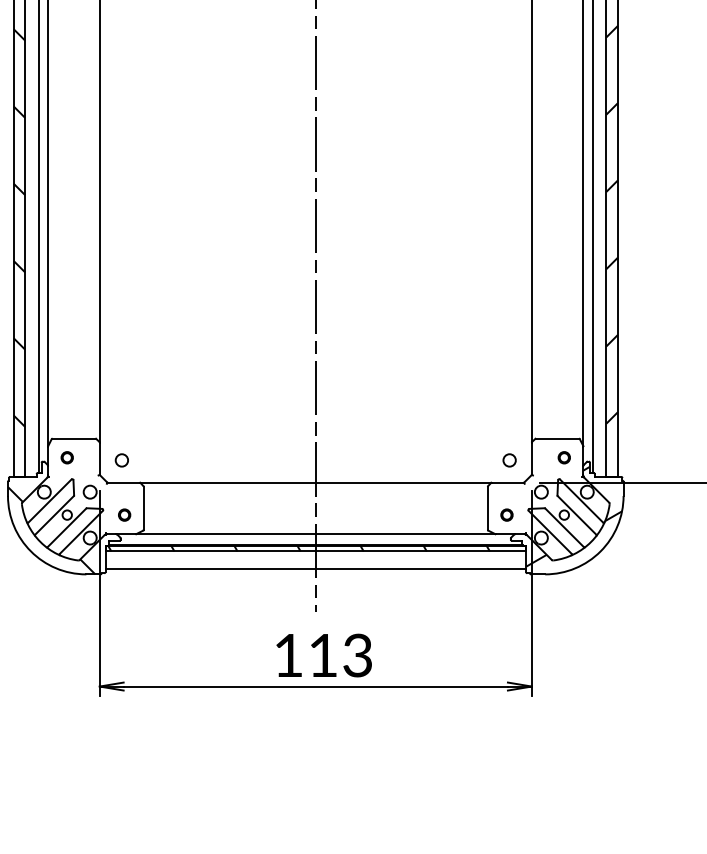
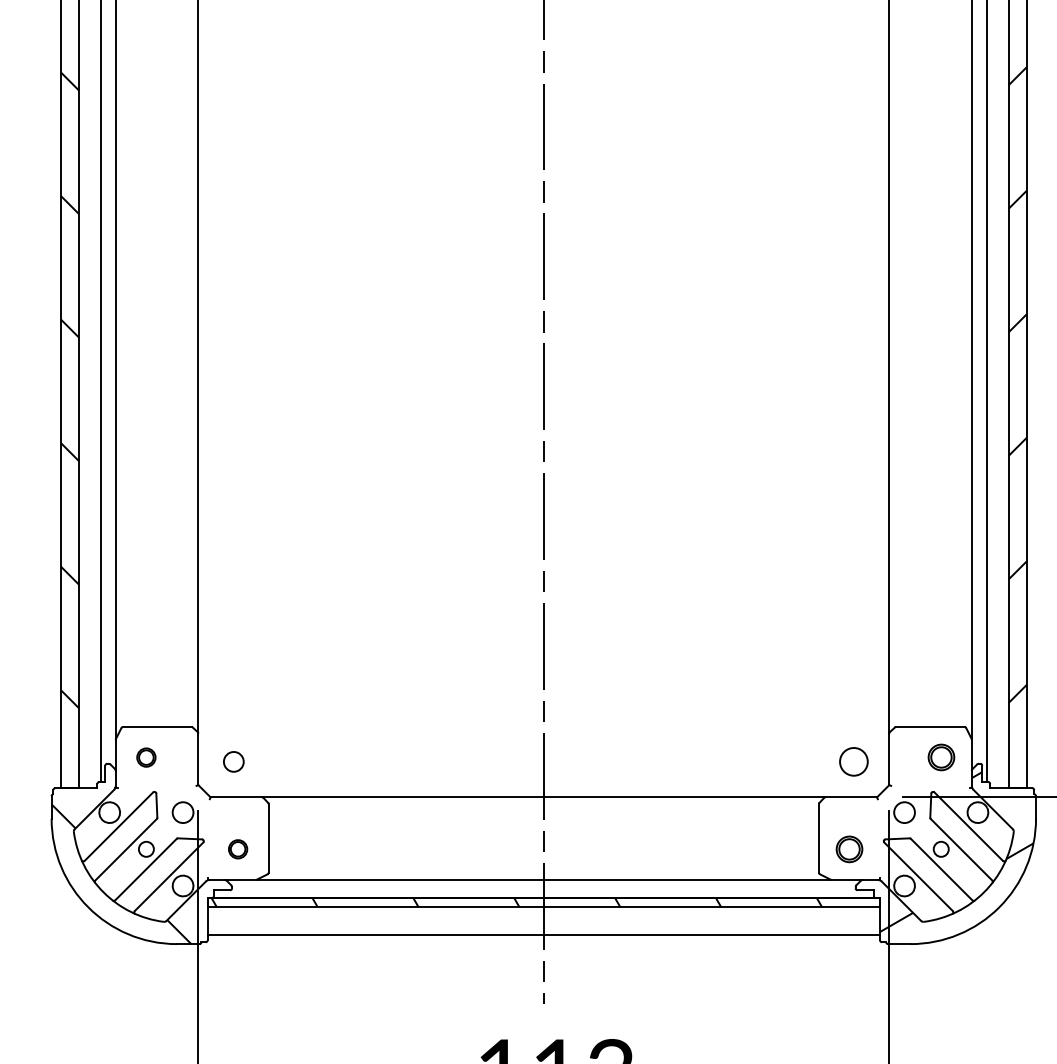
part: (563, 457) -> (939, 757), size x1.4
circle: (509, 460) -> (853, 761), size x1.4
circle: (506, 514) -> (848, 848), size x1.4

